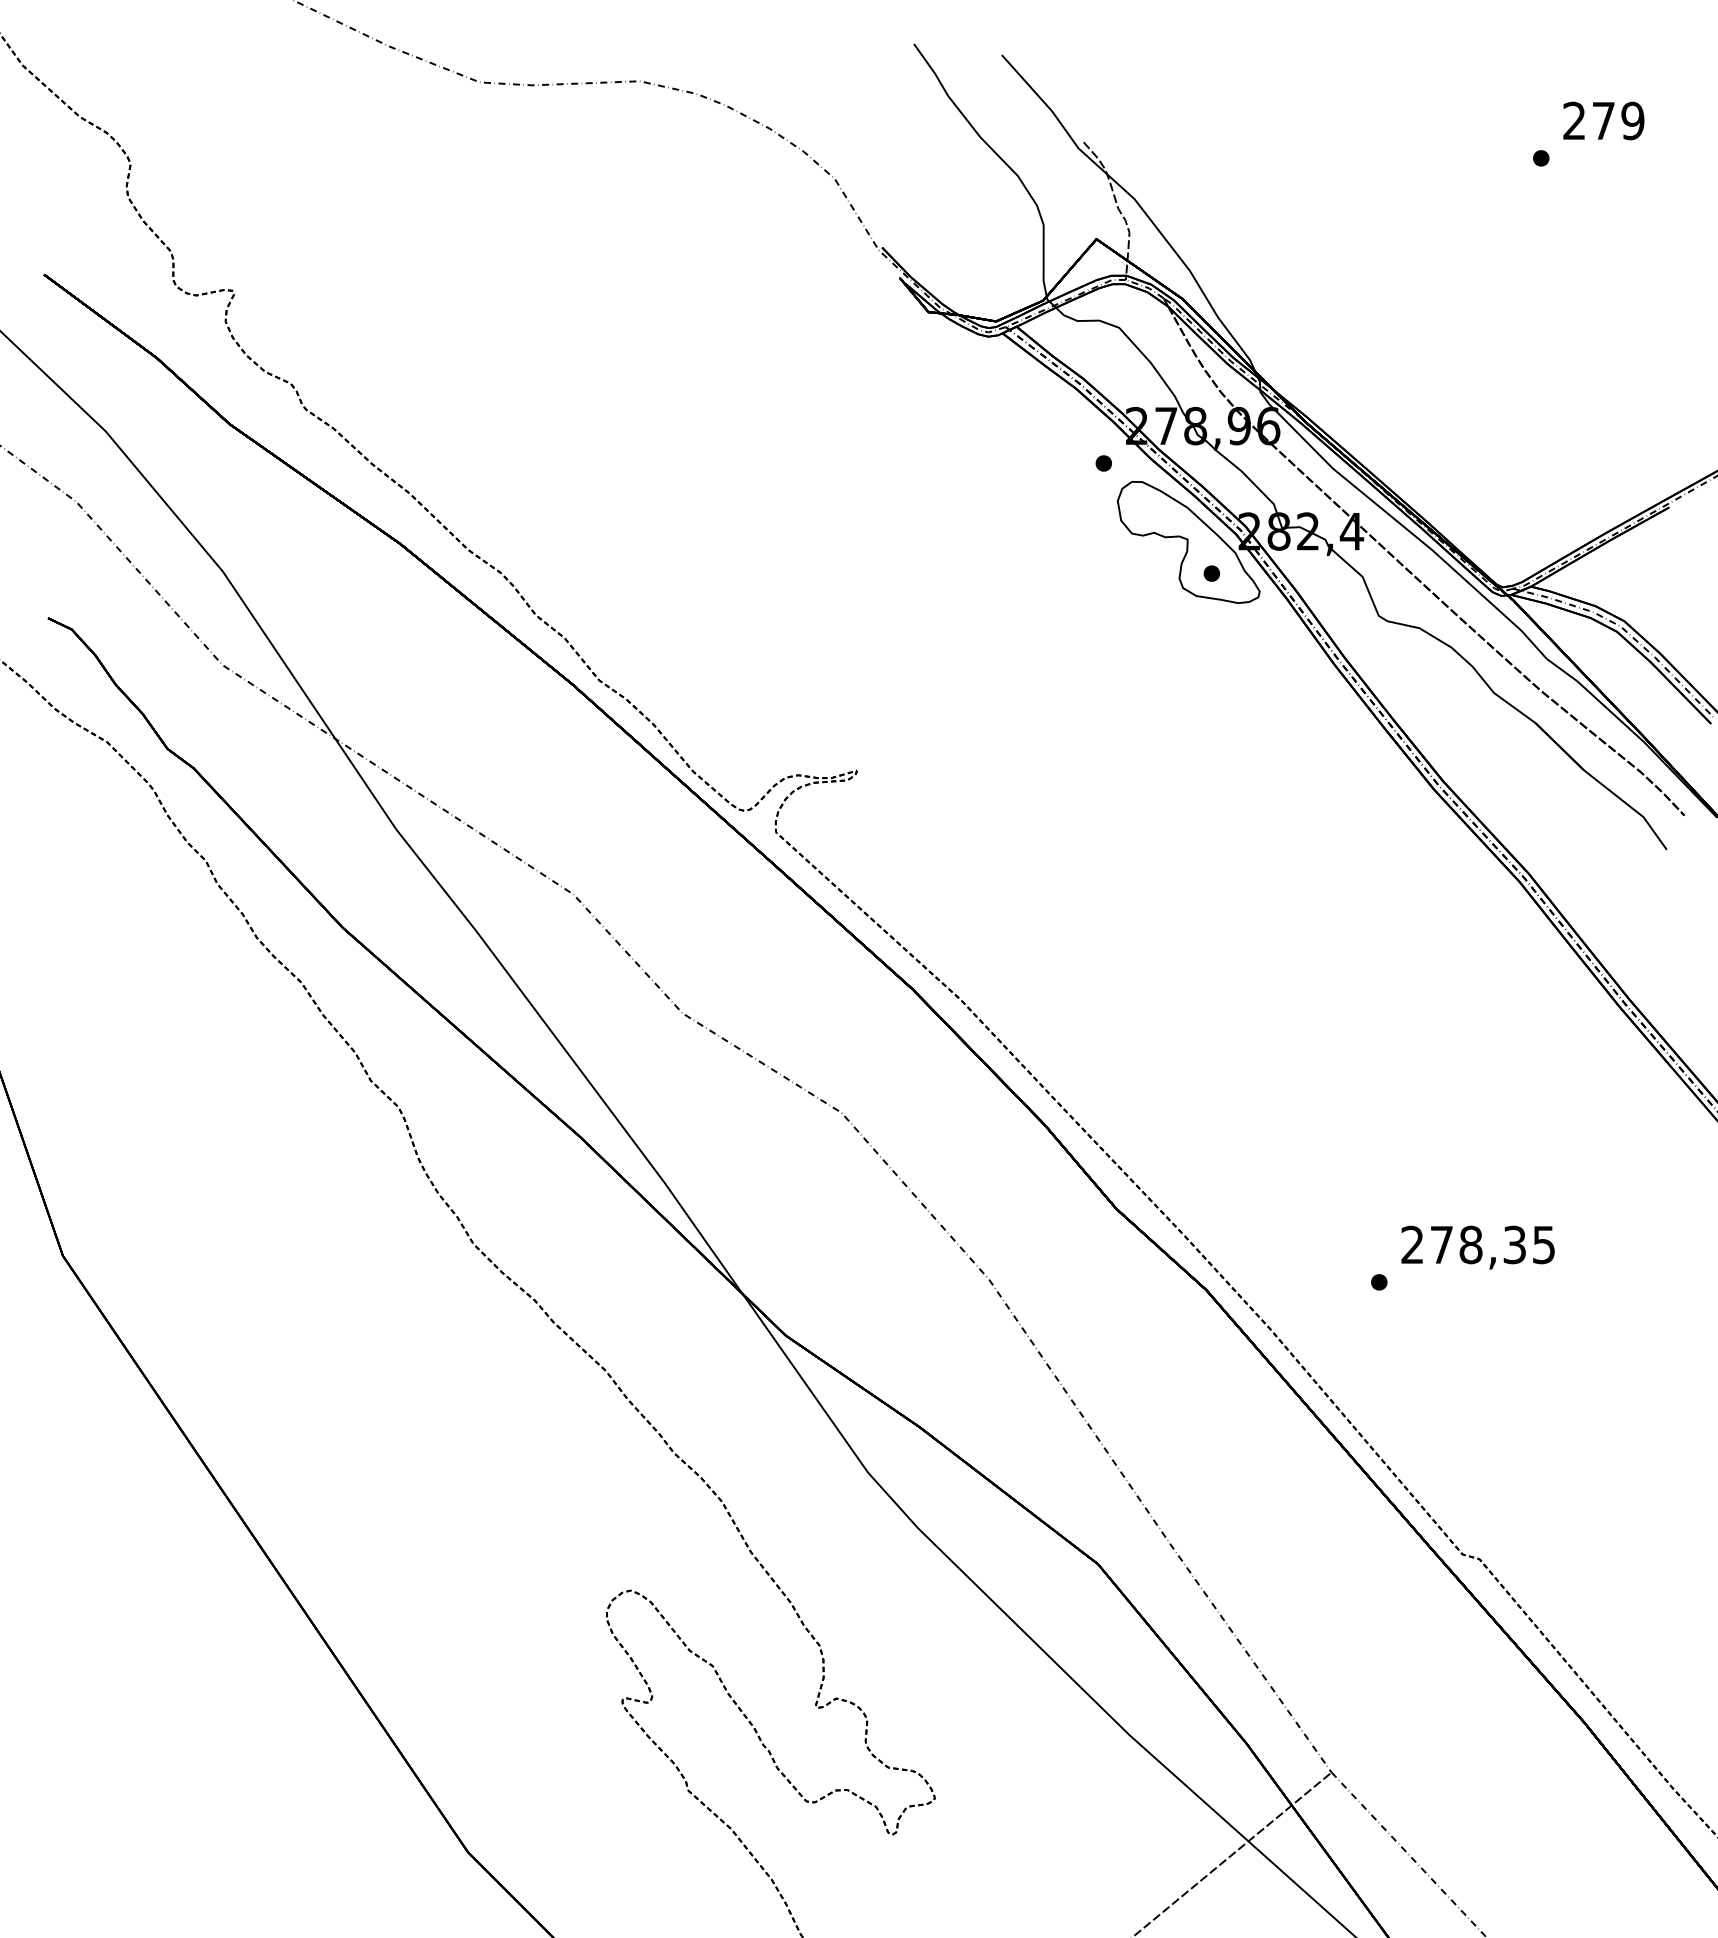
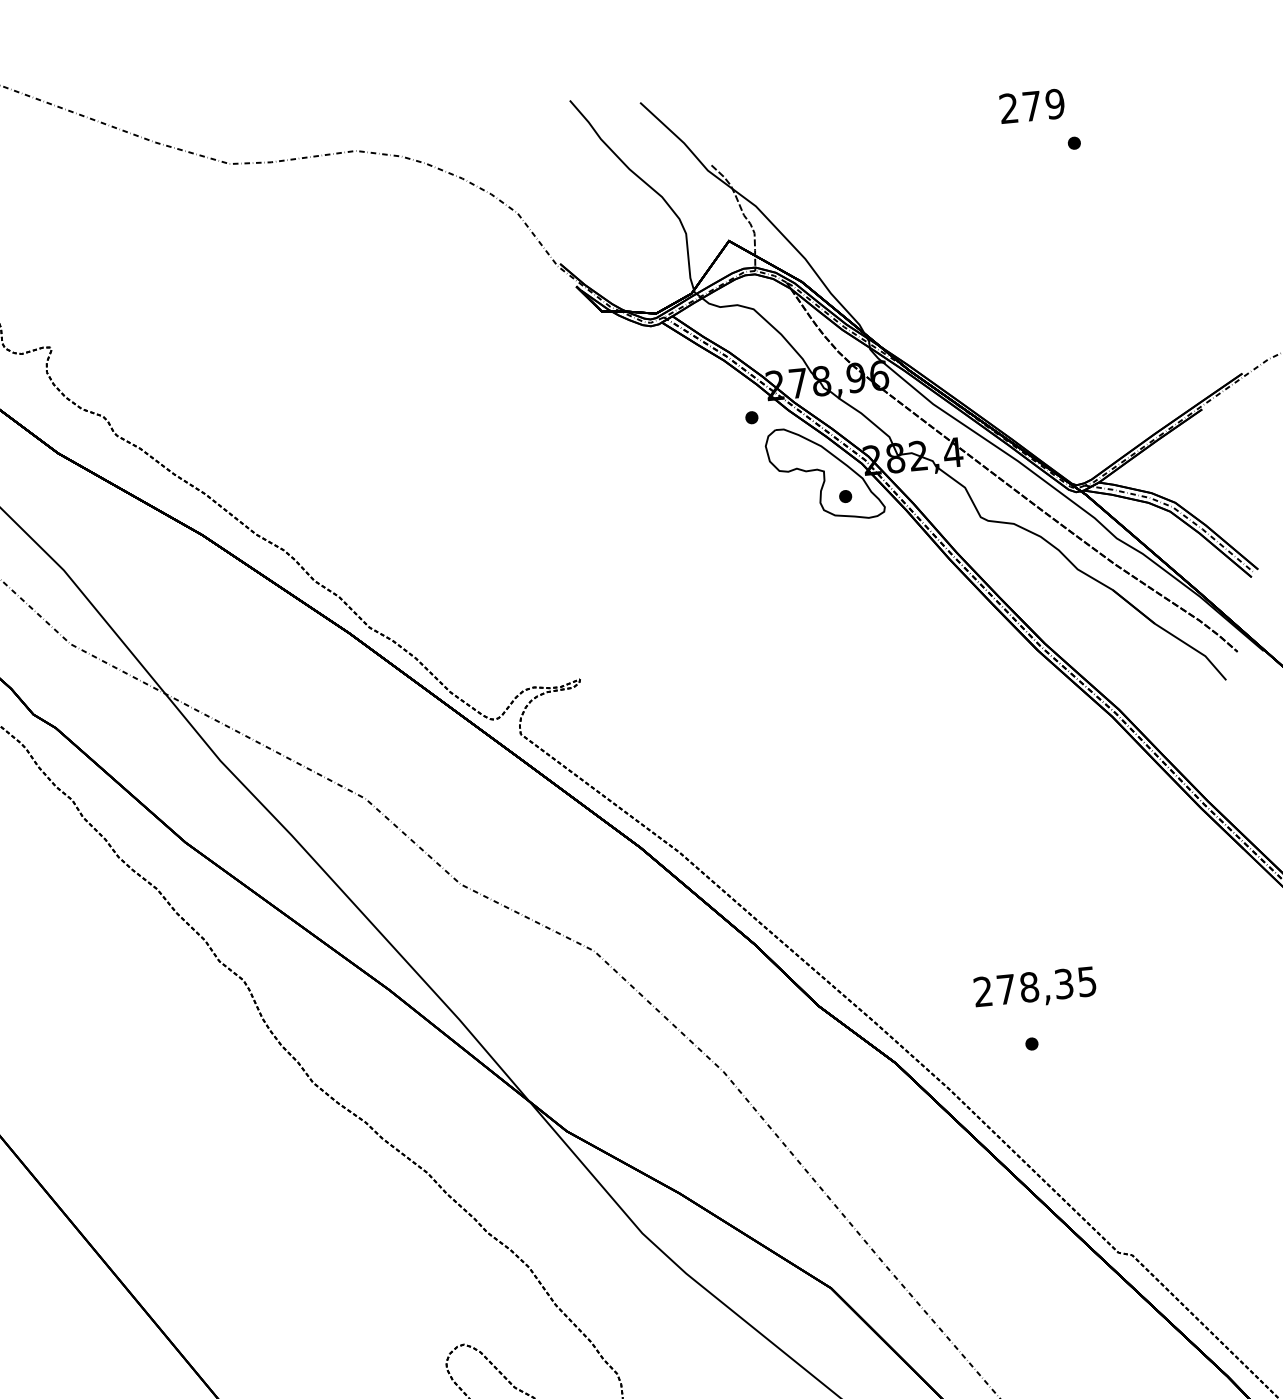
text: (1603, 120) -> (1031, 105), moved
text: (1477, 1247) -> (1034, 988), moved

